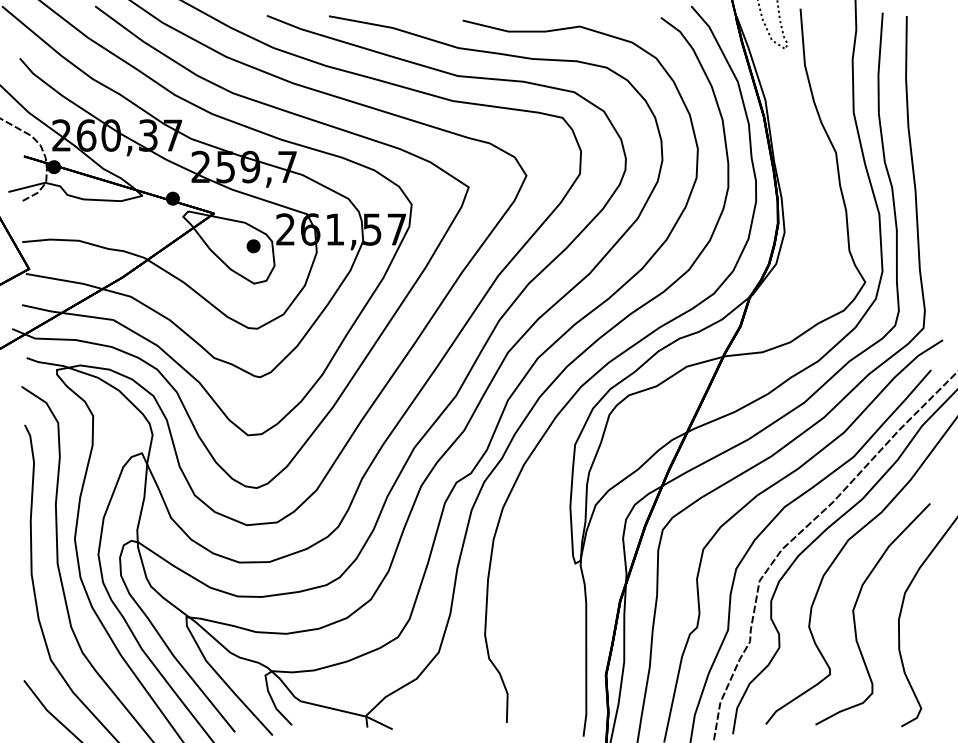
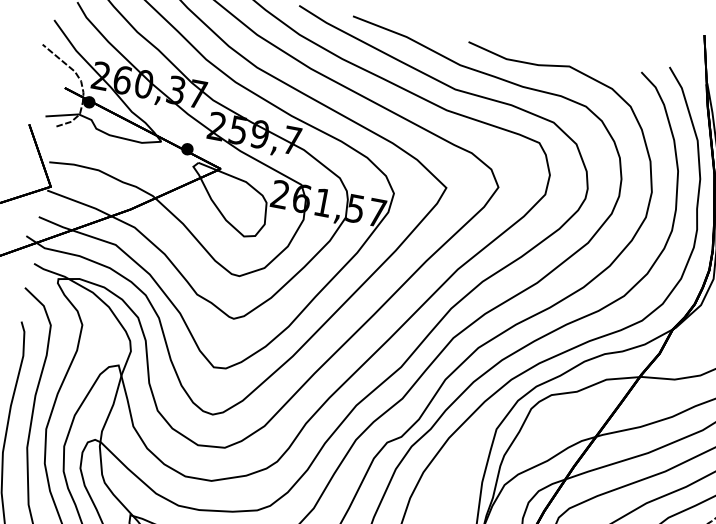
part: (253, 246) -> (249, 204), removed

